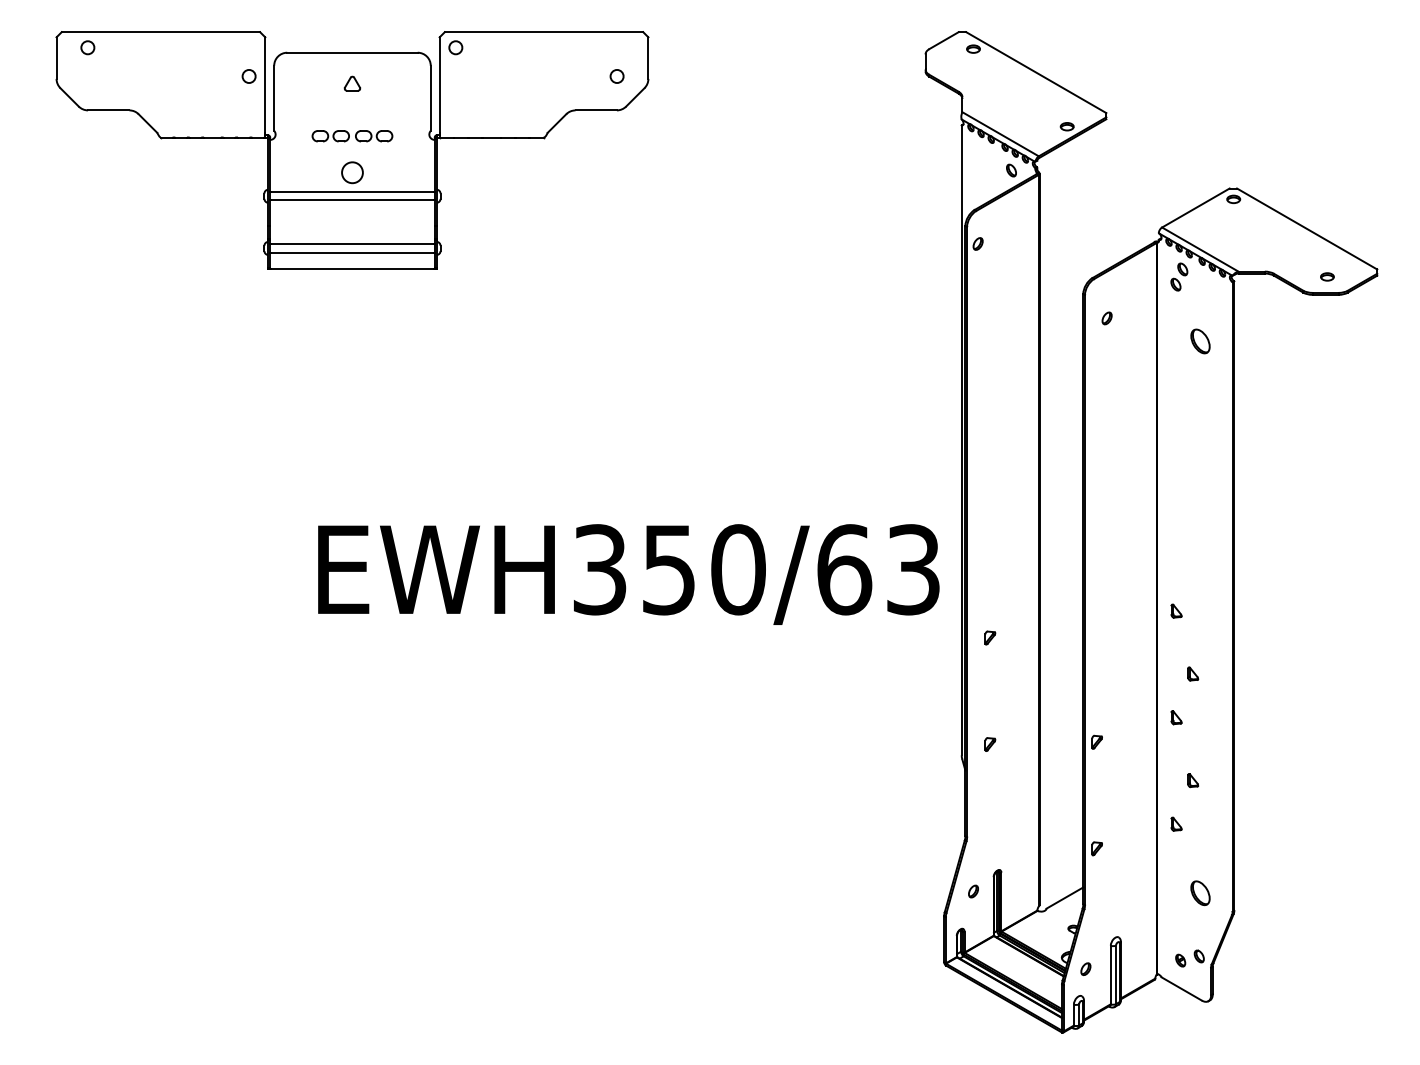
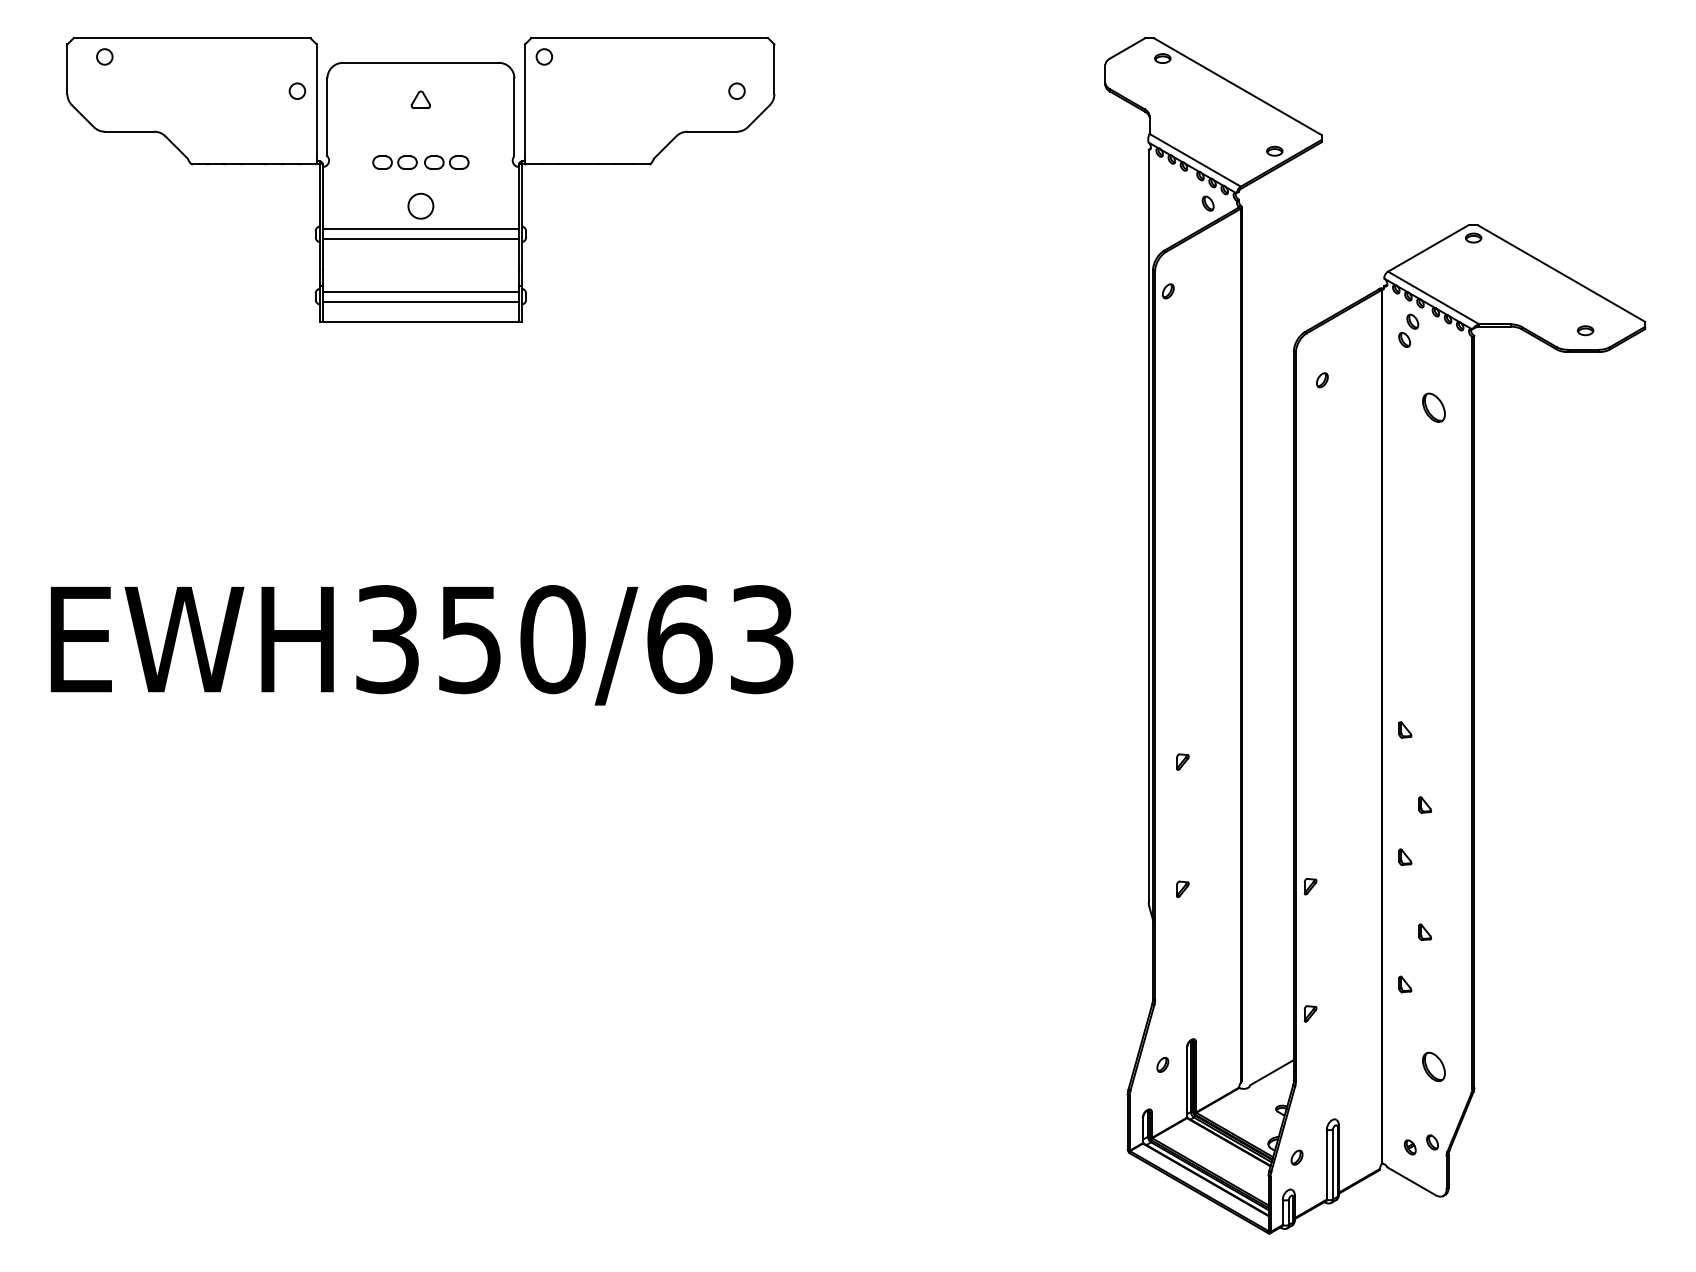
text: (628, 574) -> (421, 645), moved

